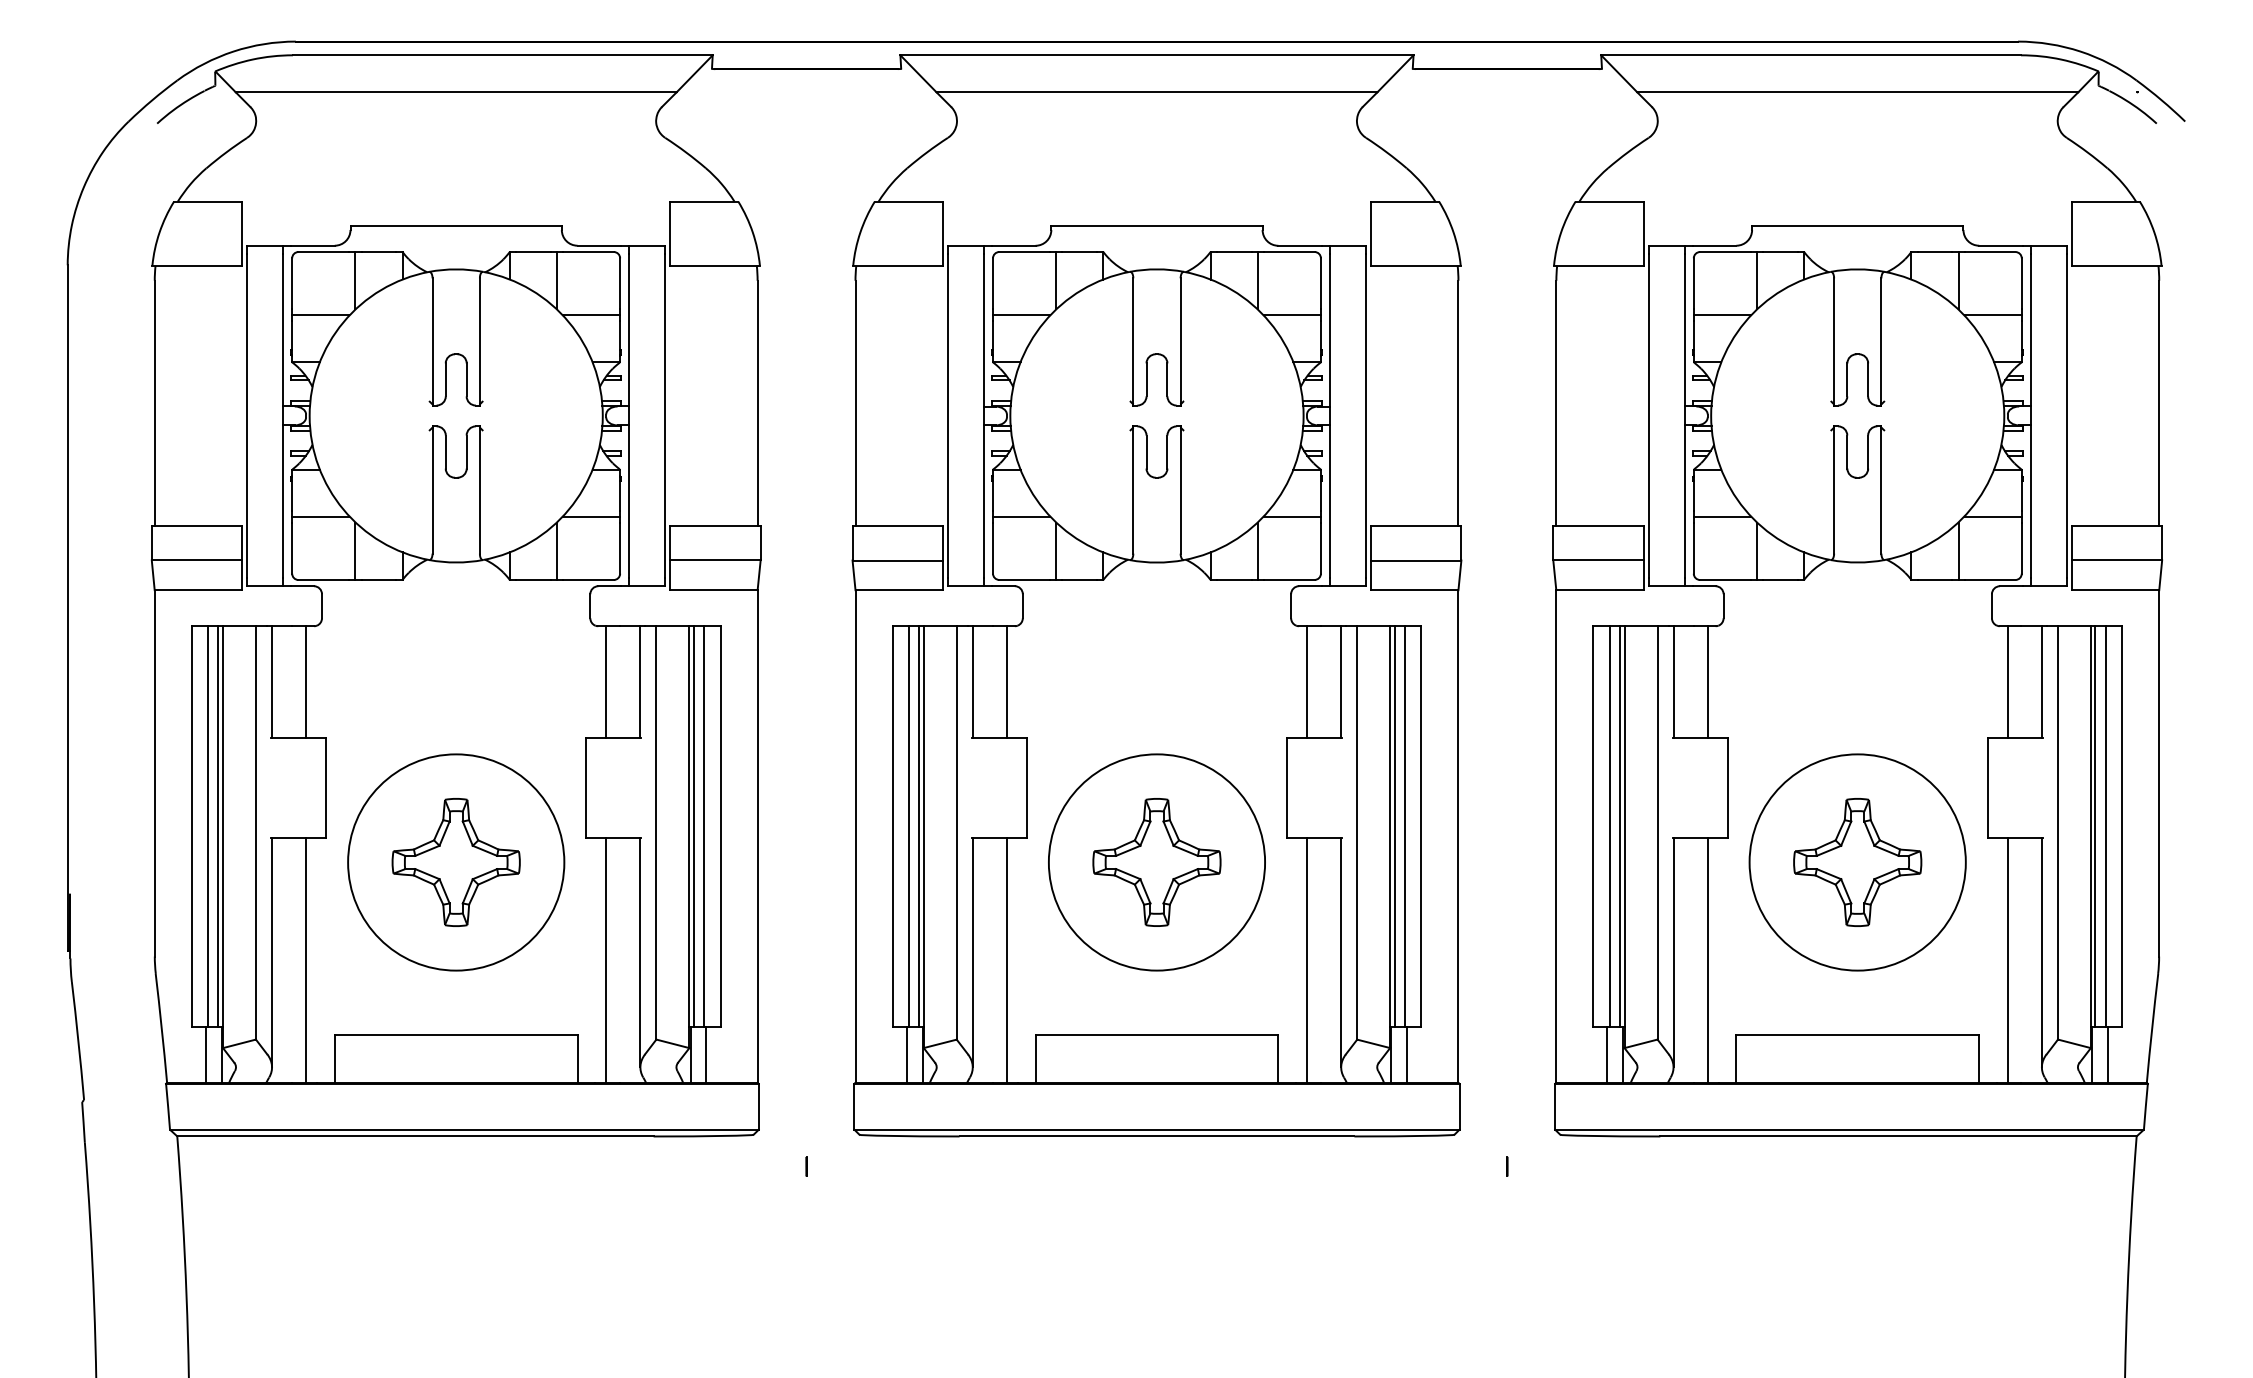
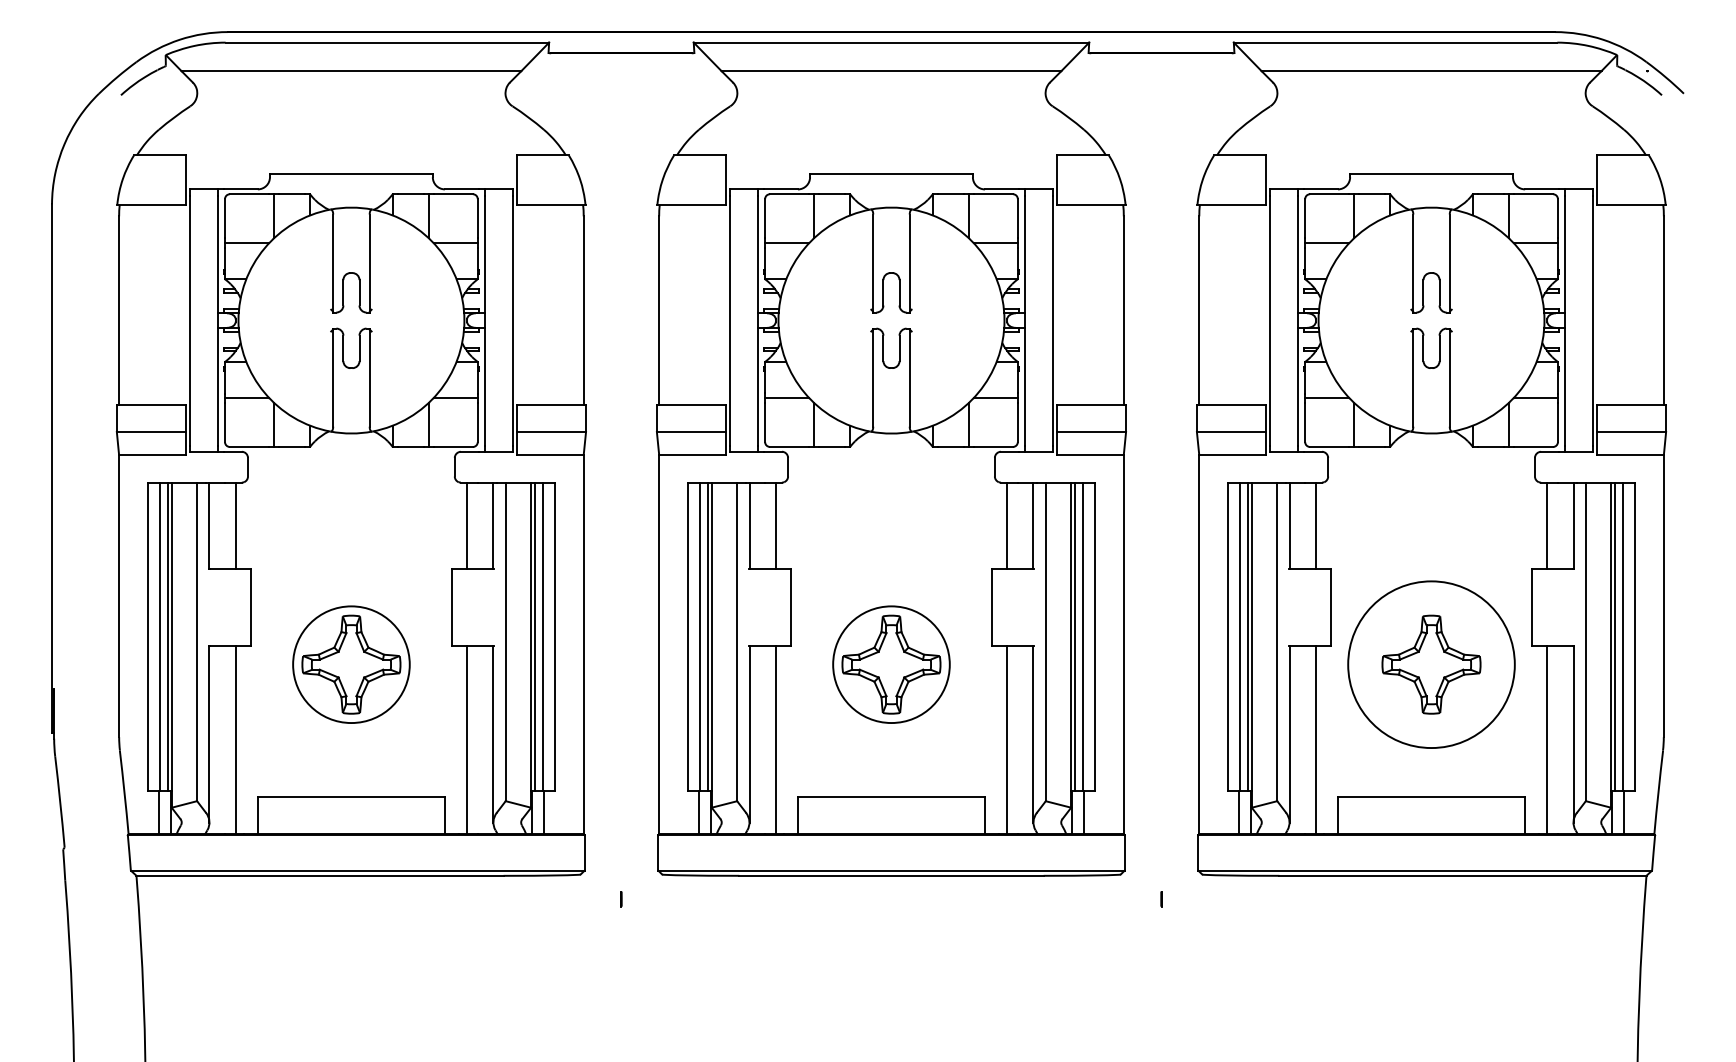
circle: (456, 862) -> (351, 664), size x0.7
circle: (1156, 862) -> (891, 664), size x0.7

